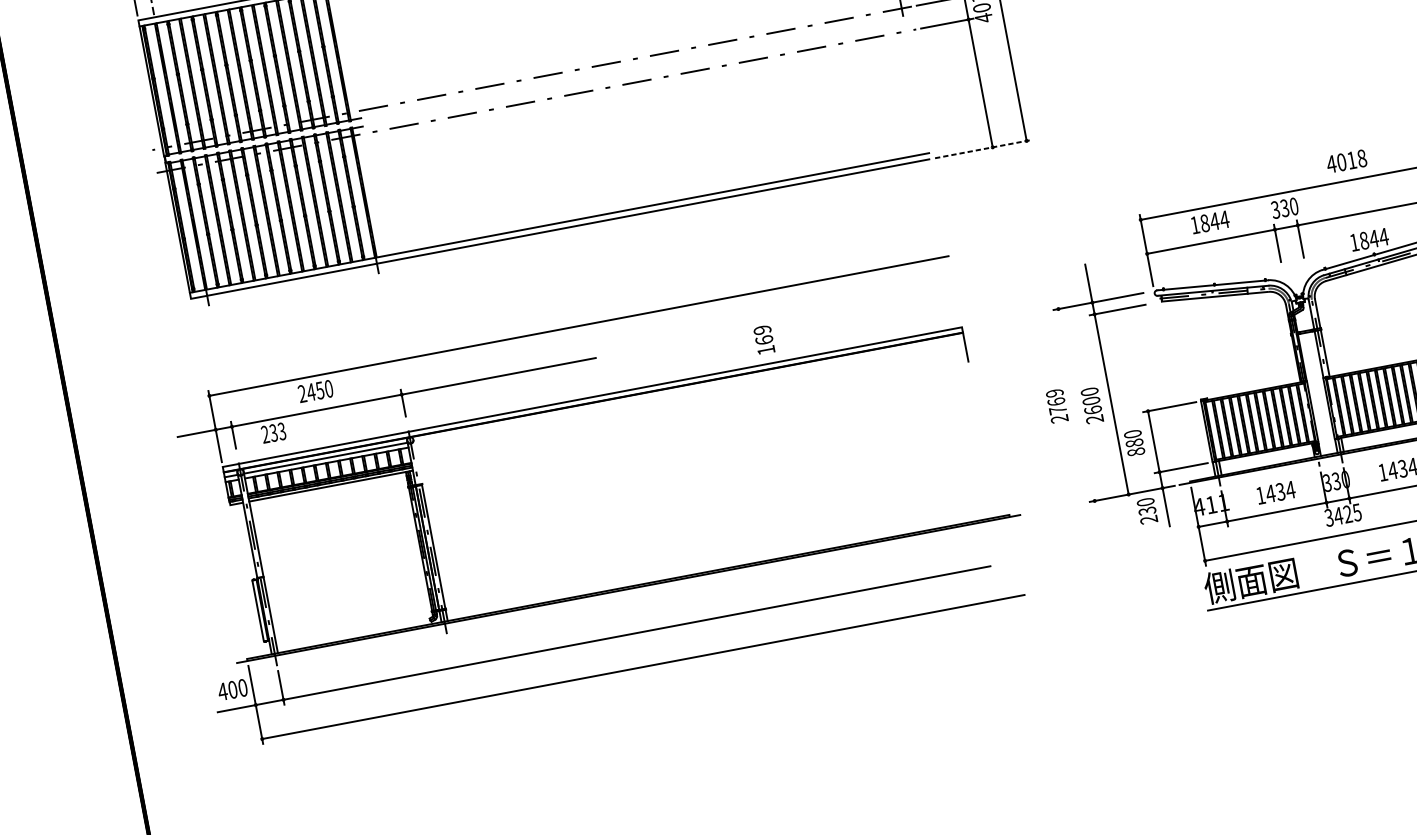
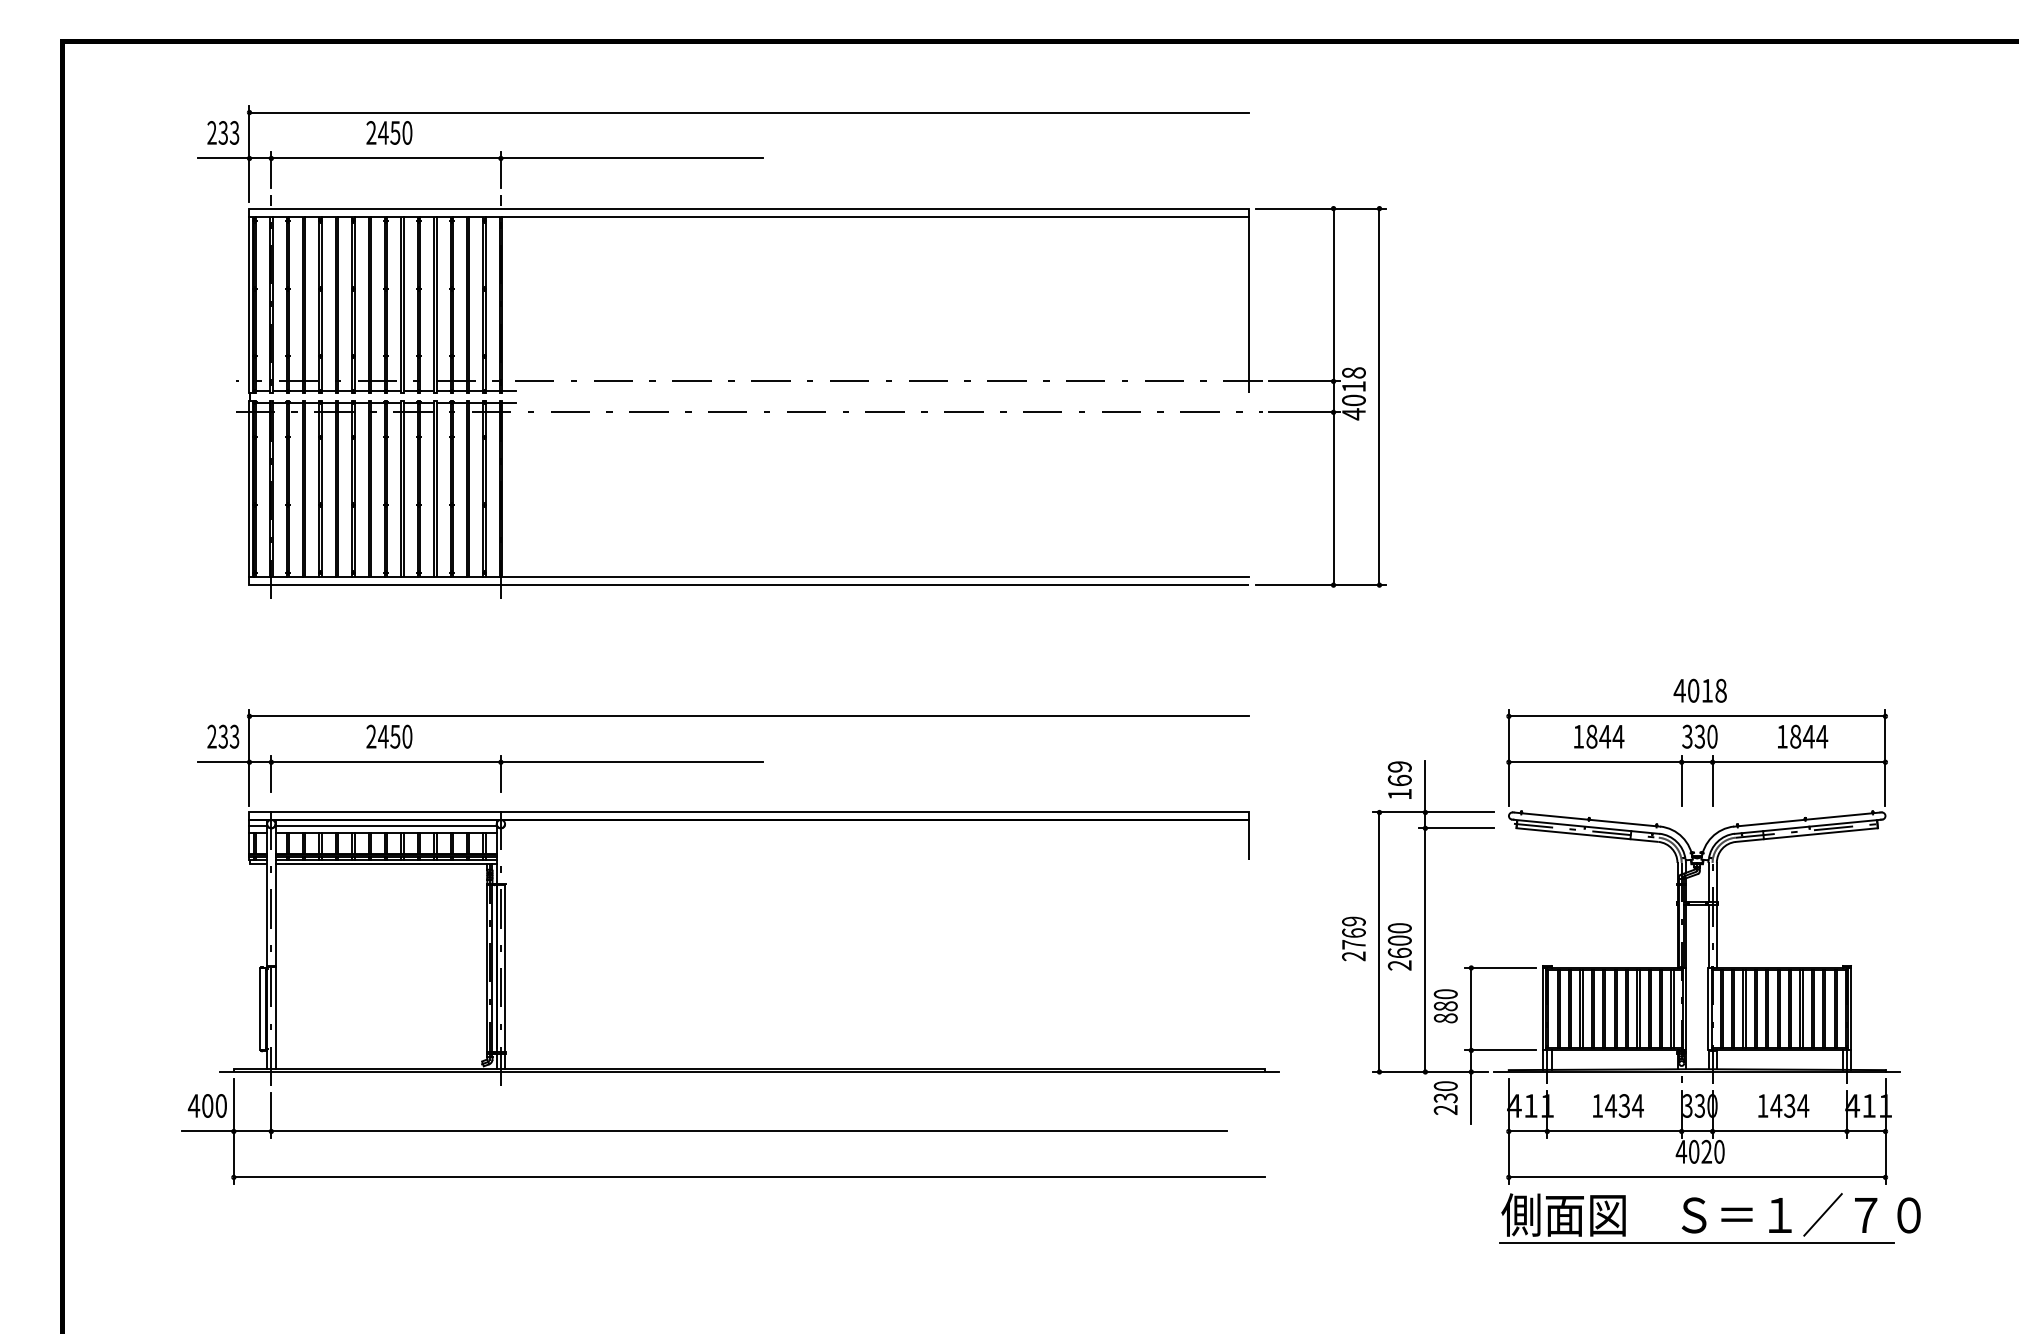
line: (983, 149) -> (1321, 585), dashed -> solid
text: (1346, 161) -> (1699, 690), moved
text: (1370, 239) -> (1803, 736), moved
text: (763, 339) -> (1399, 779), moved
line: (1076, 404) -> (1379, 941), added
text: (273, 432) -> (223, 736), moved
text: (1342, 515) -> (1699, 1151), 3425 -> 4020

